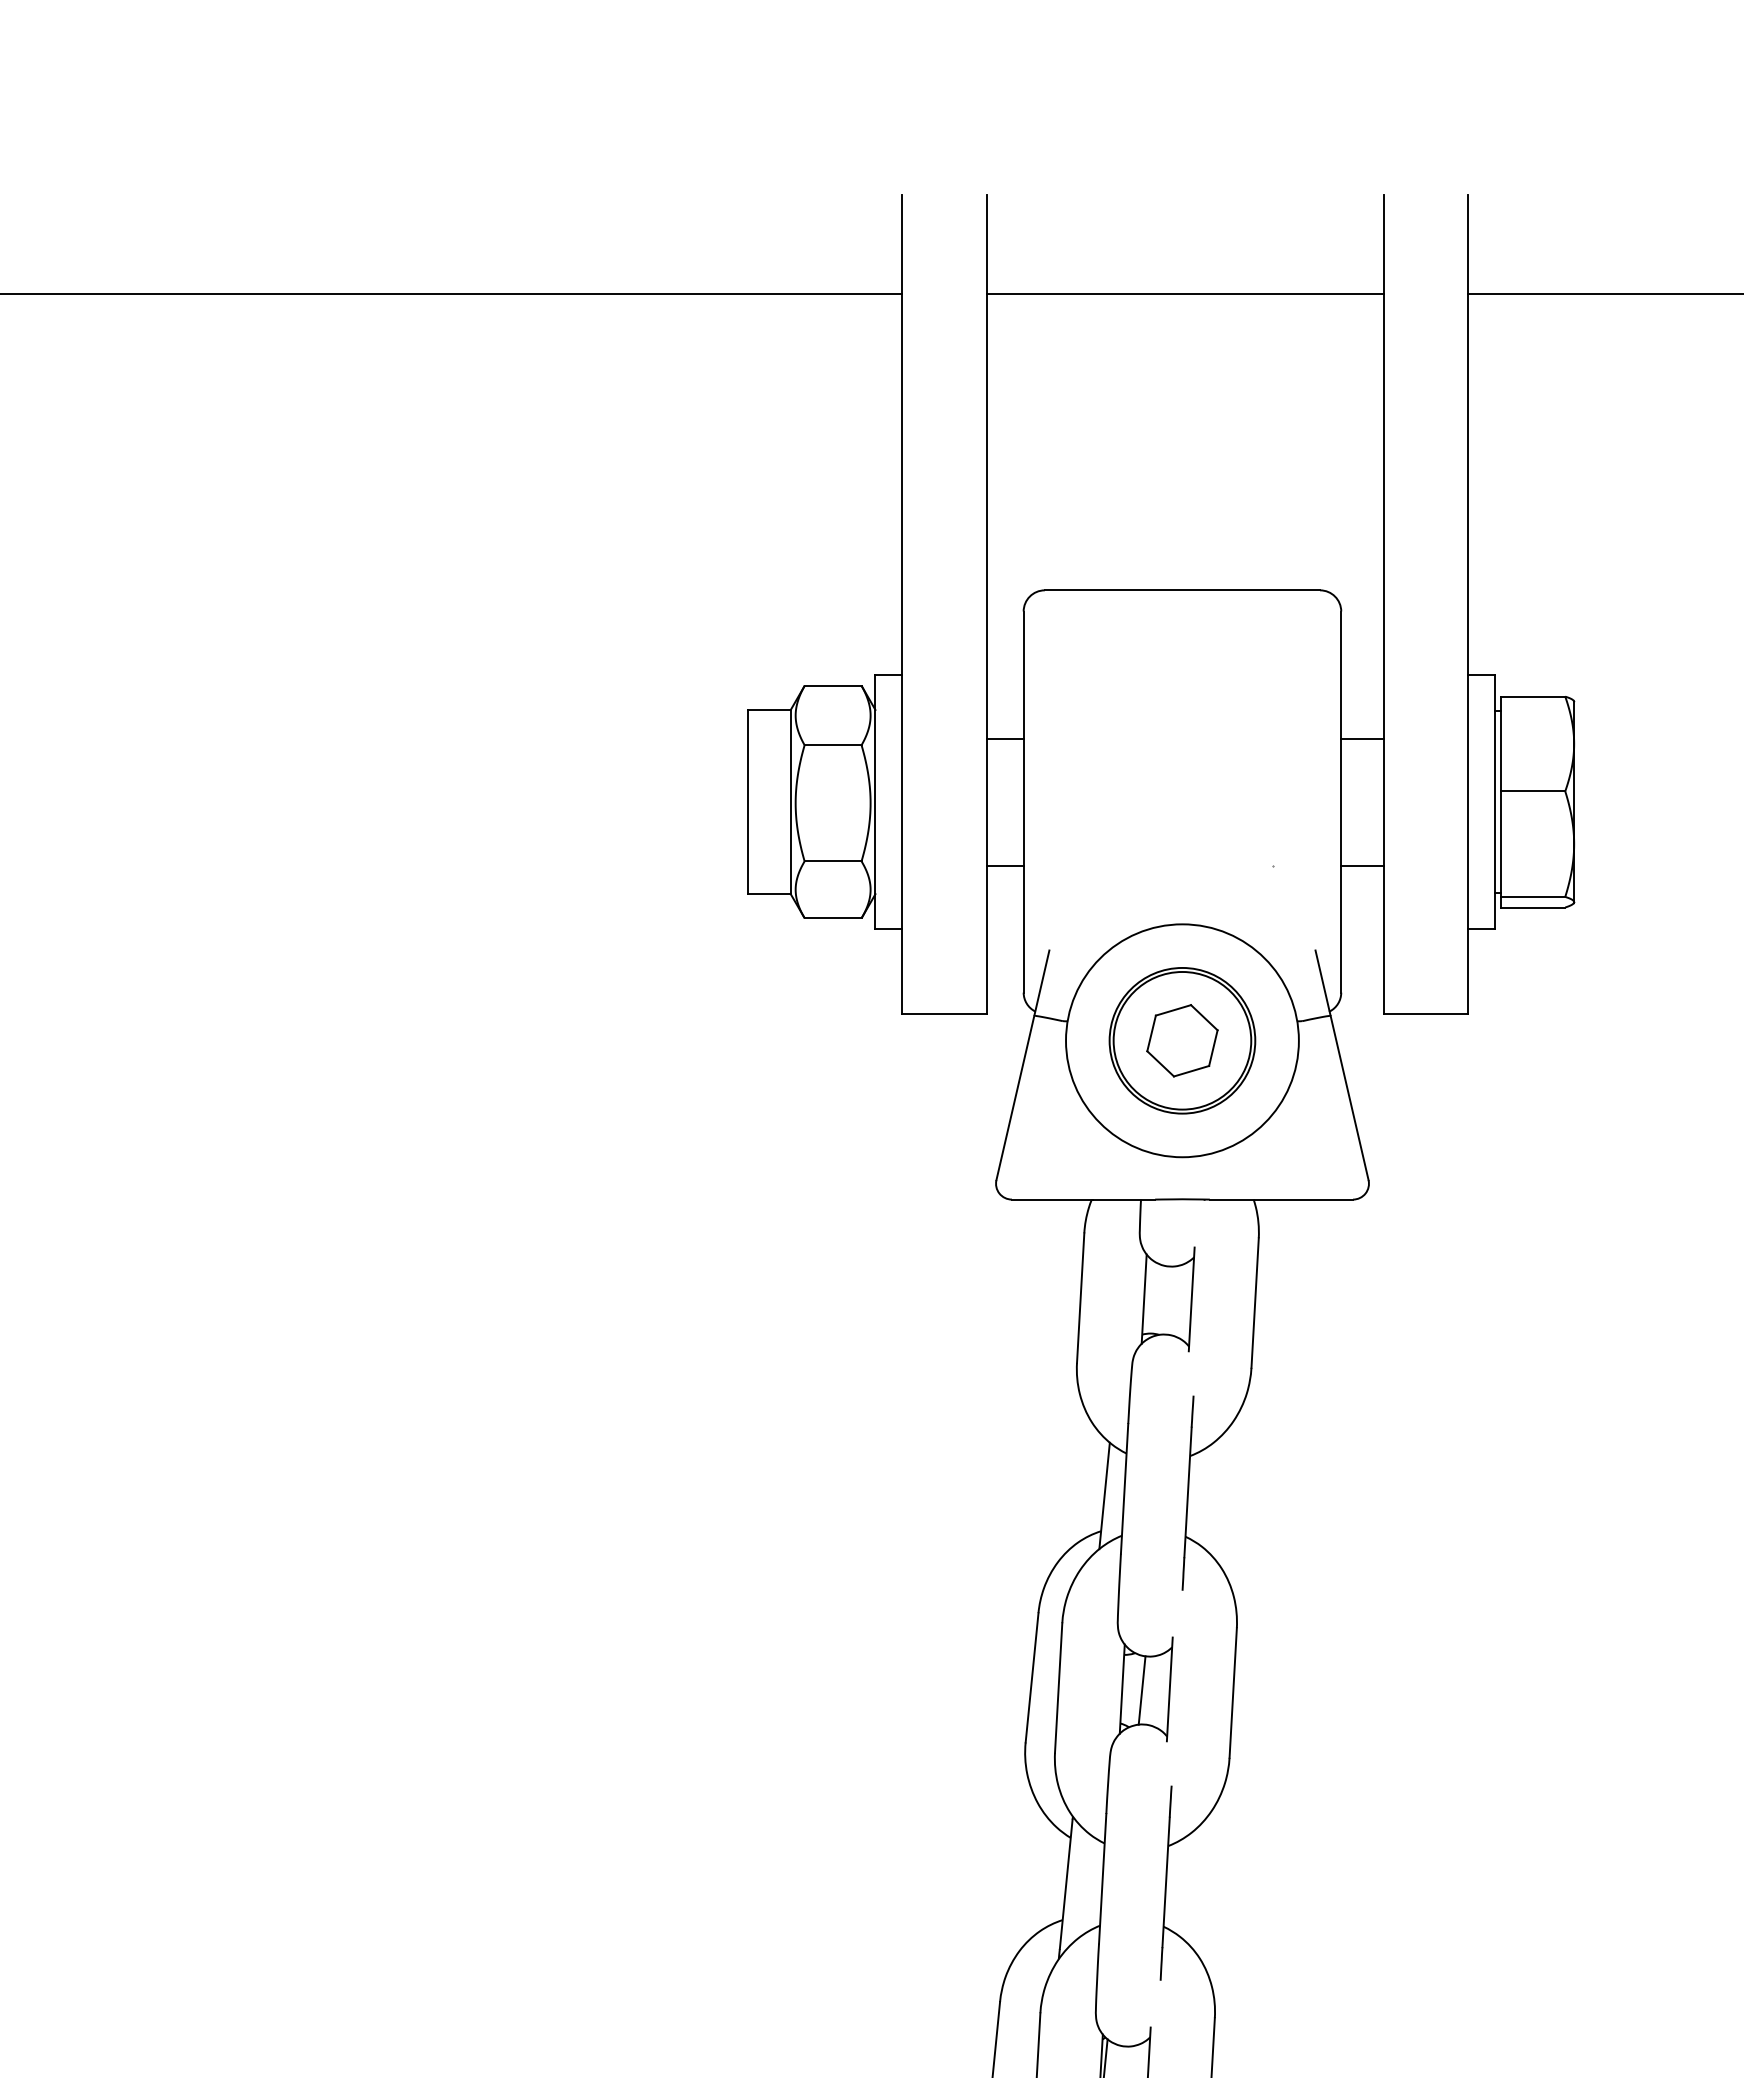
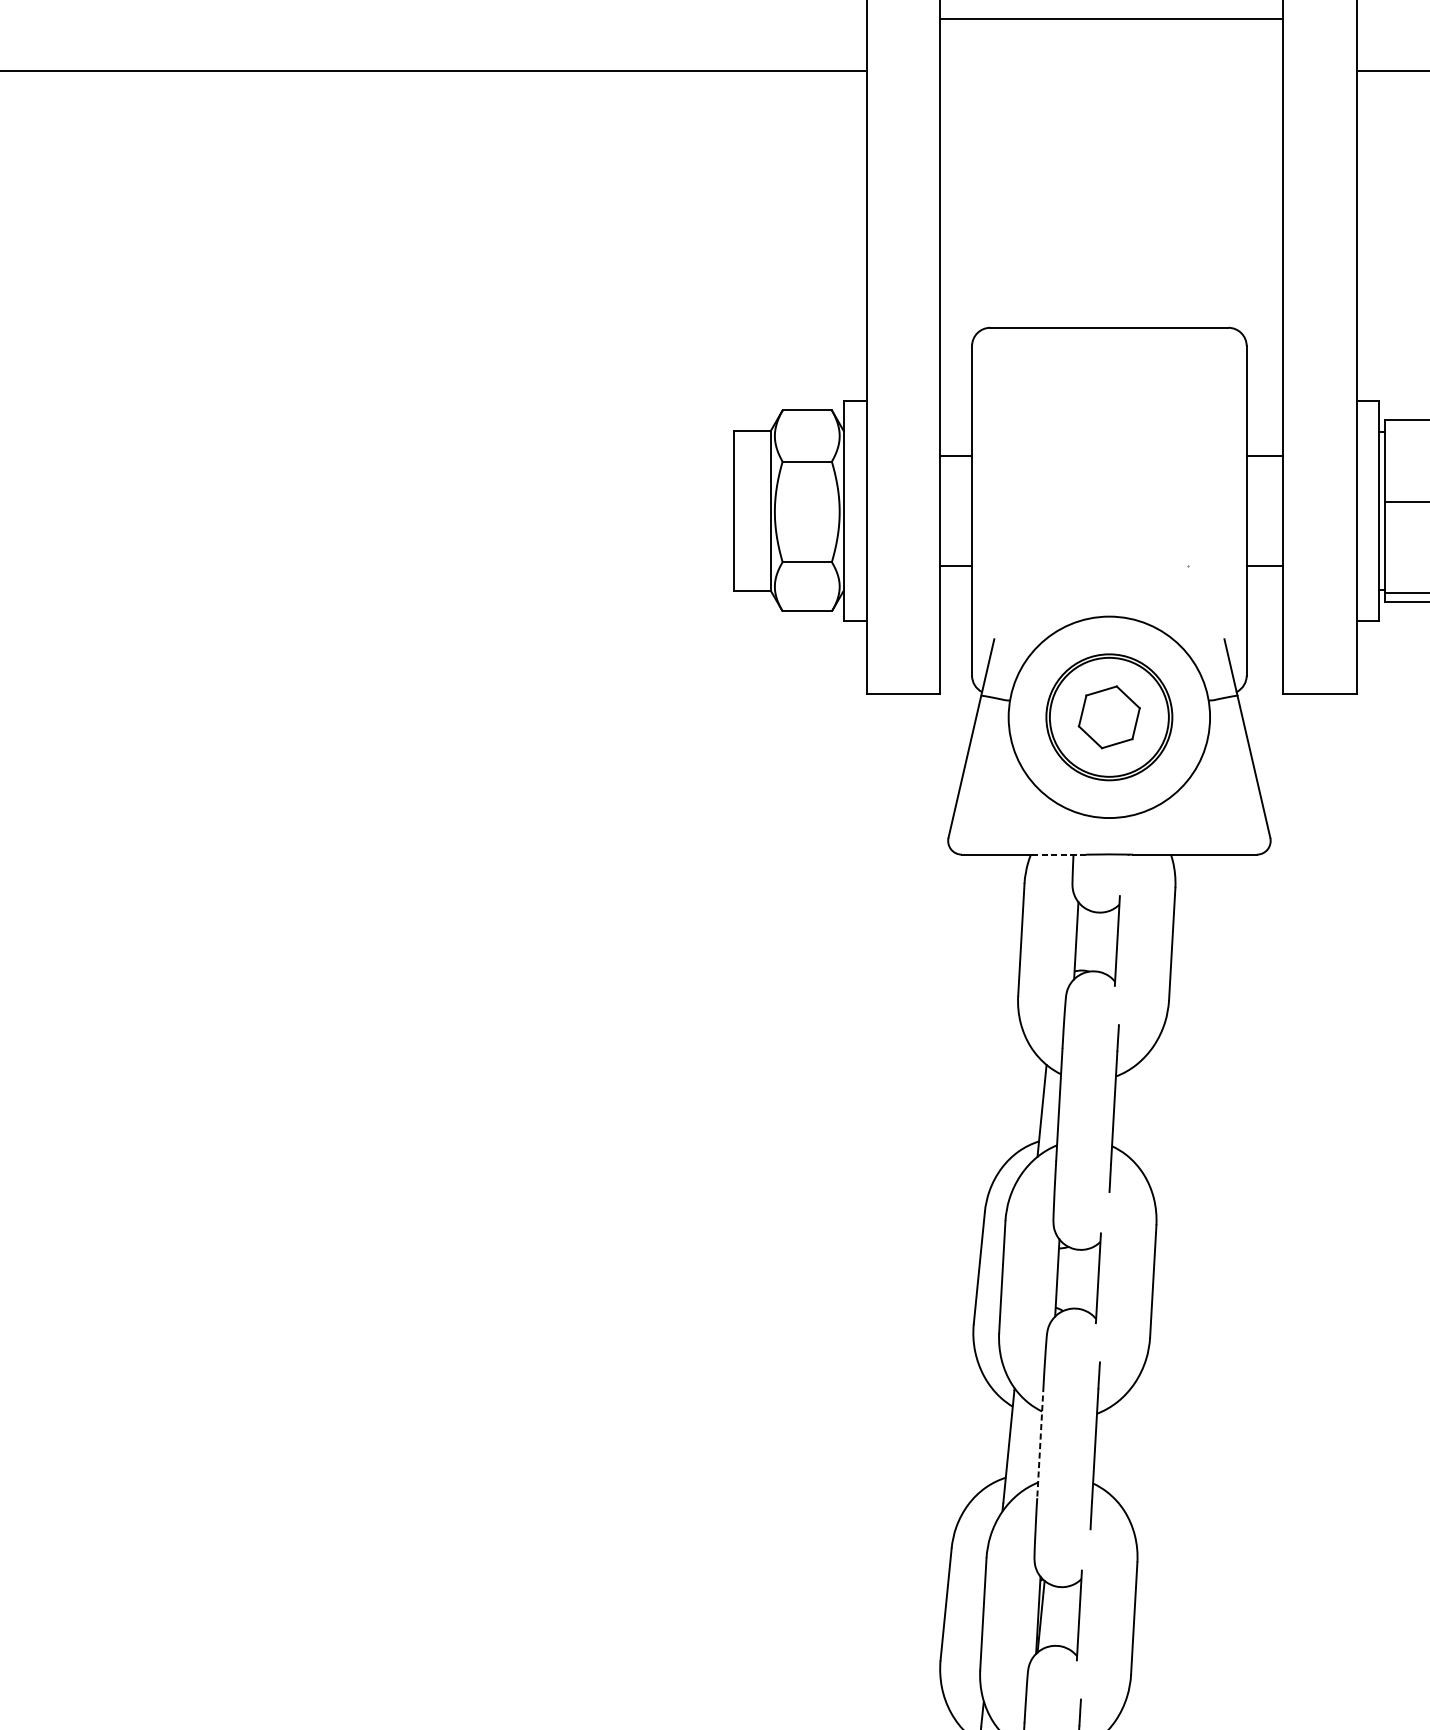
line: (1184, 293) -> (1111, 19), moved
line: (1124, 1199) -> (1059, 854), solid -> dashed
line: (1141, 1690) -> (1073, 1279), removed
line: (1102, 1878) -> (1040, 1441), solid -> dashed

